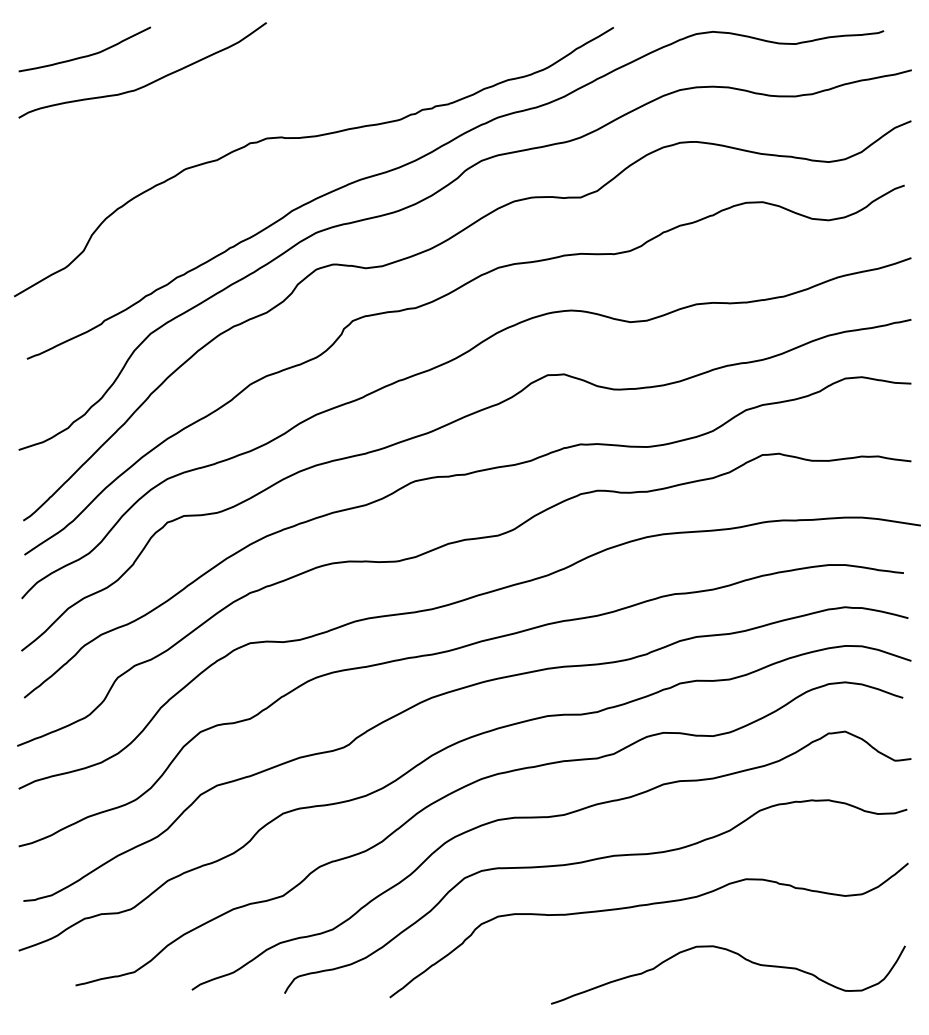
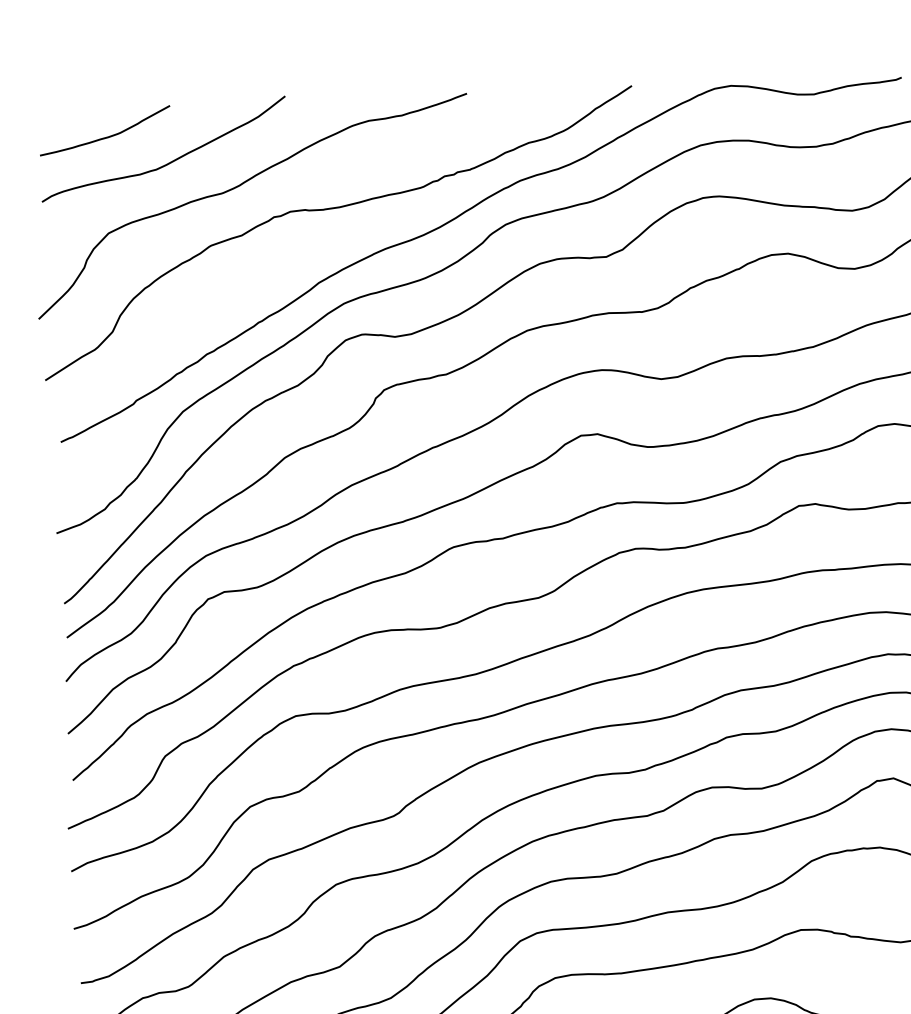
curve: (218, 110) -> (241, 185), added

